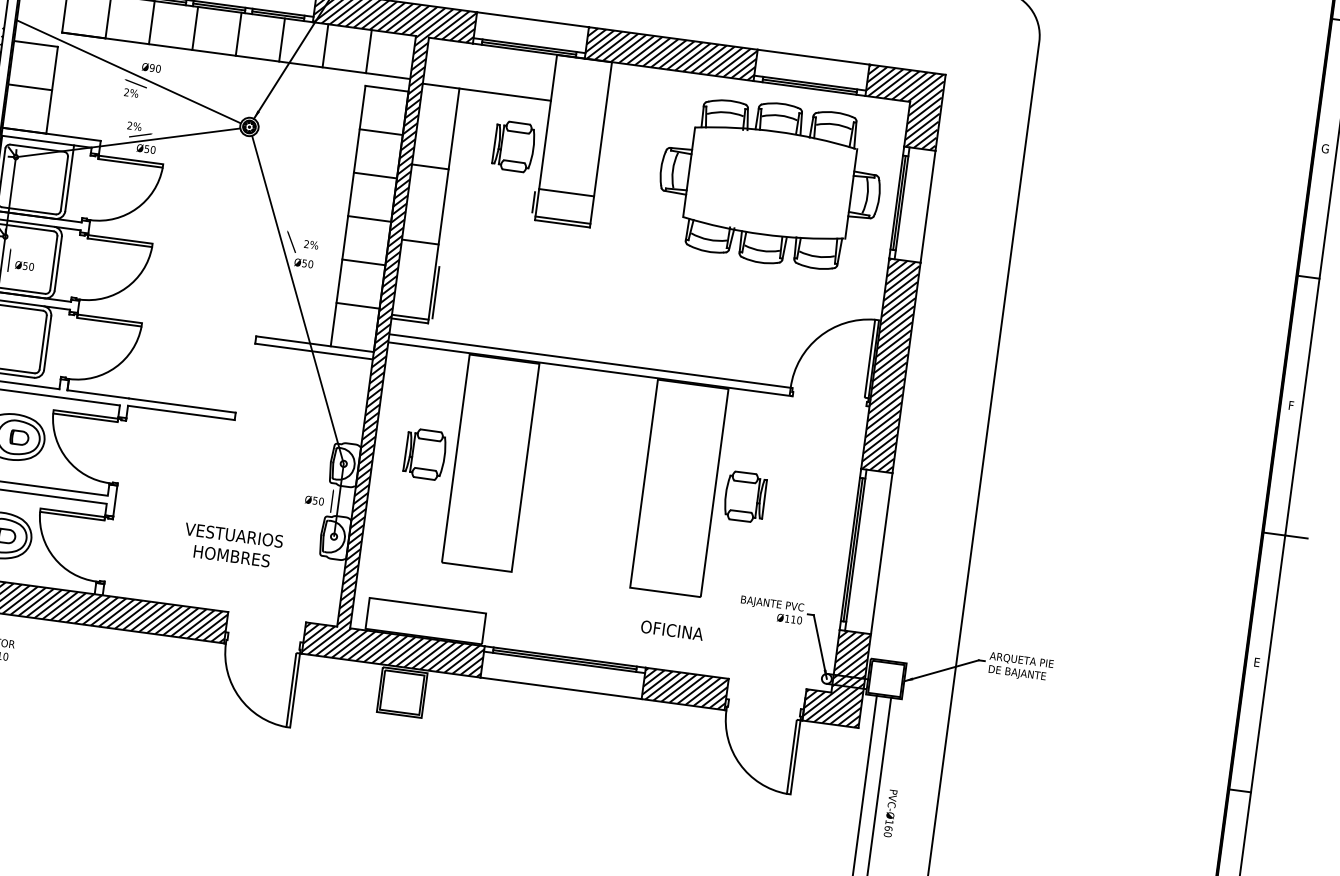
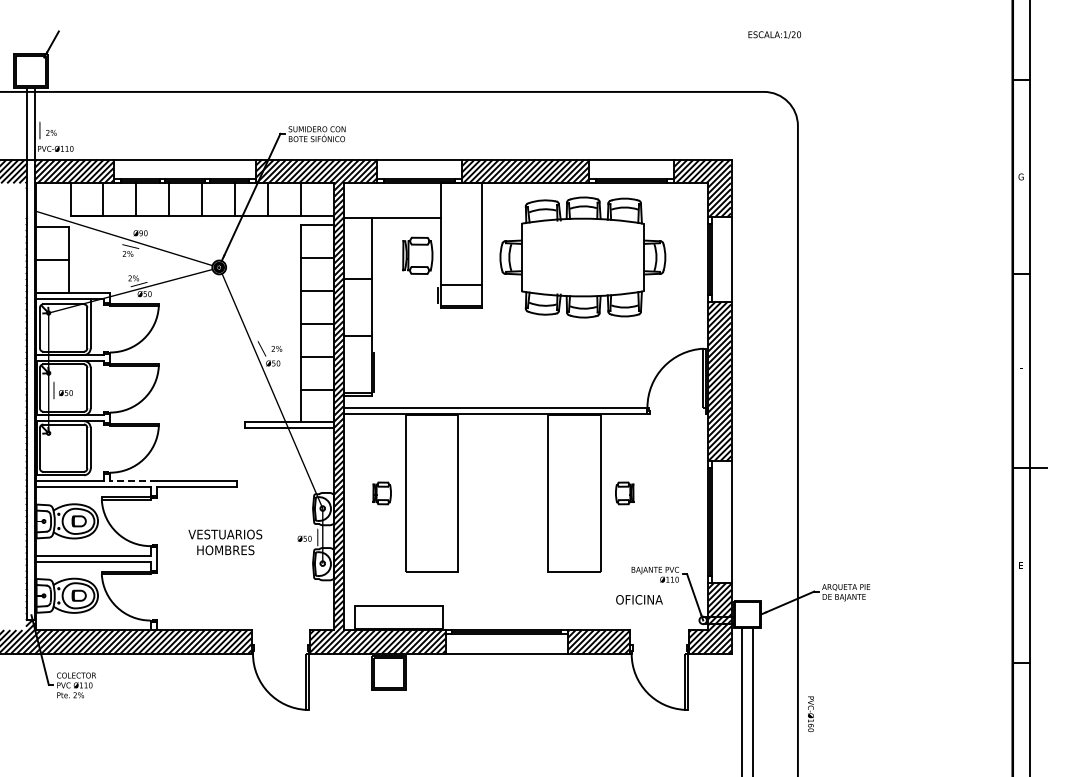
part: (769, 182) -> (582, 257), moved
line: (97, 394) -> (132, 481), solid -> dashed
part: (424, 454) -> (381, 493), size x0.6
part: (745, 497) -> (624, 493), size x0.6
text: (232, 545) -> (225, 542), moved
text: (672, 630) -> (639, 599), moved
text: (890, 812) -> (810, 713), moved

